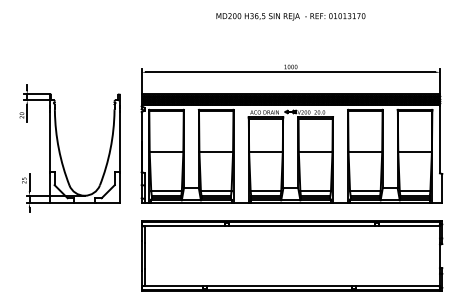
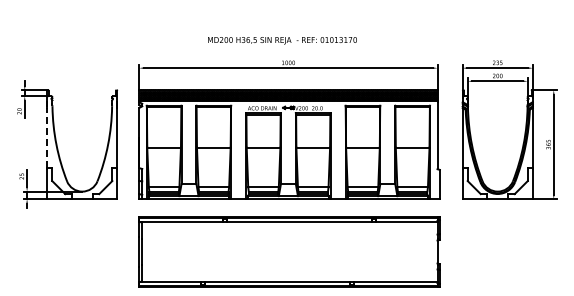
text: (290, 16) -> (282, 40), moved
line: (49, 141) -> (47, 137), solid -> dashed

